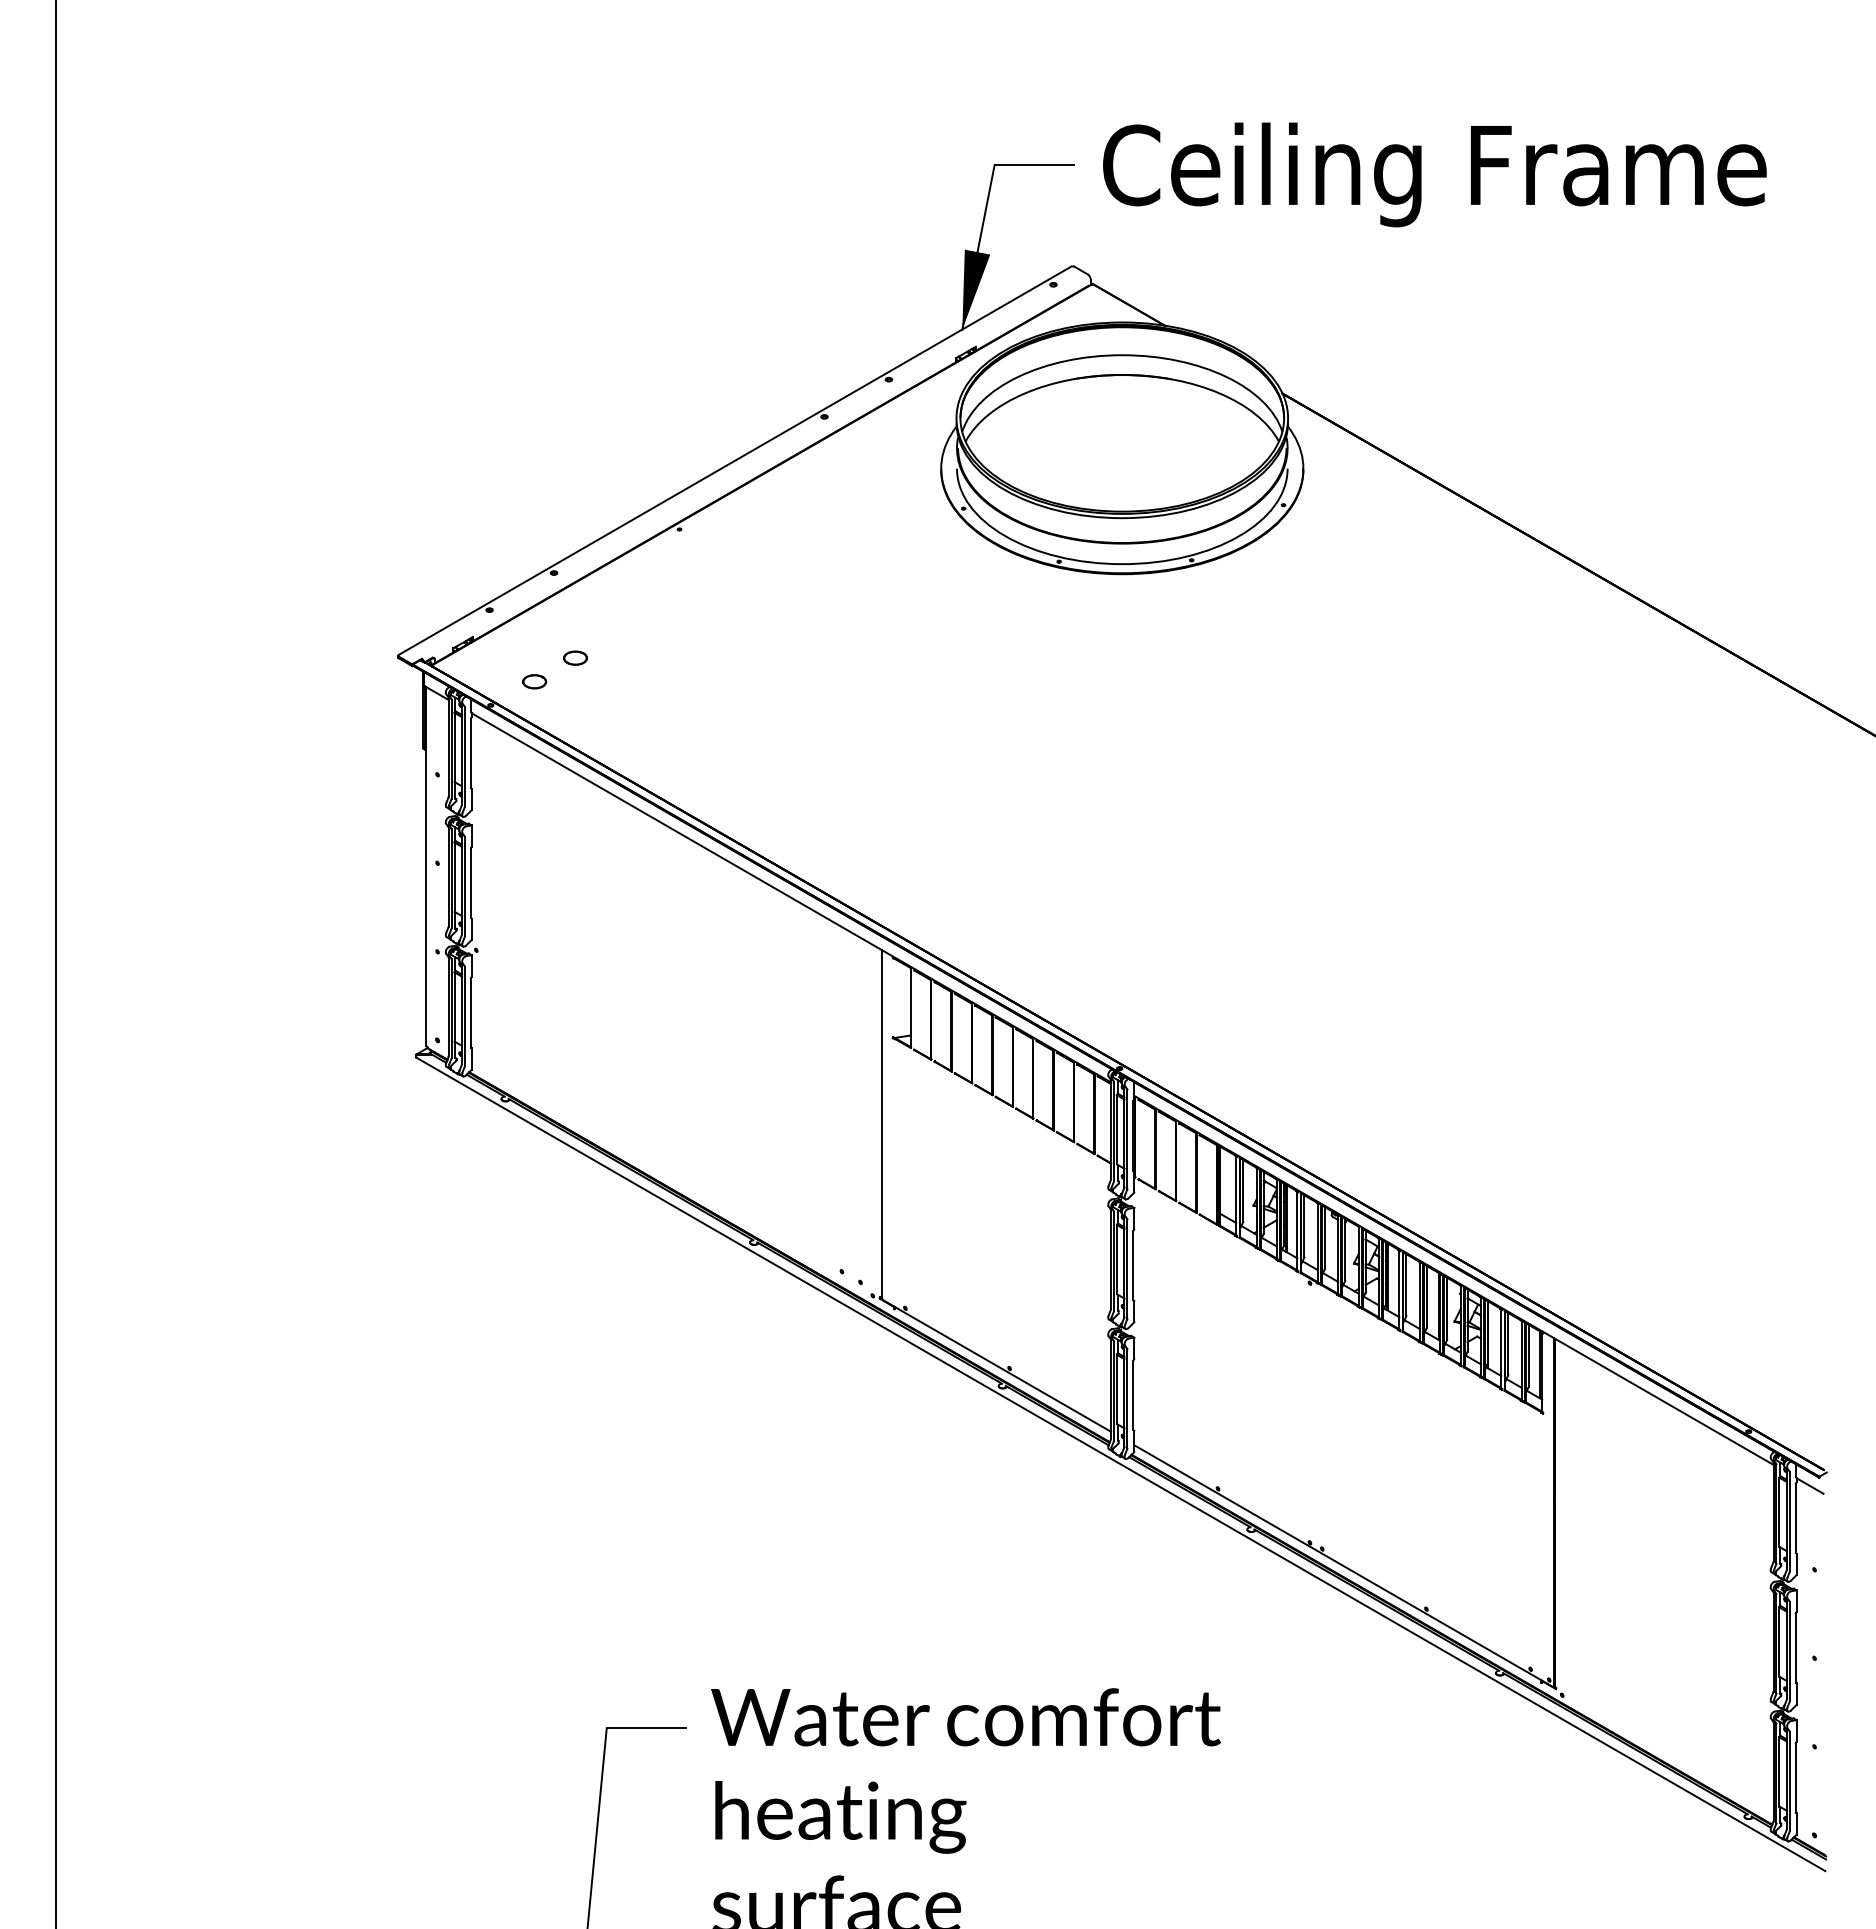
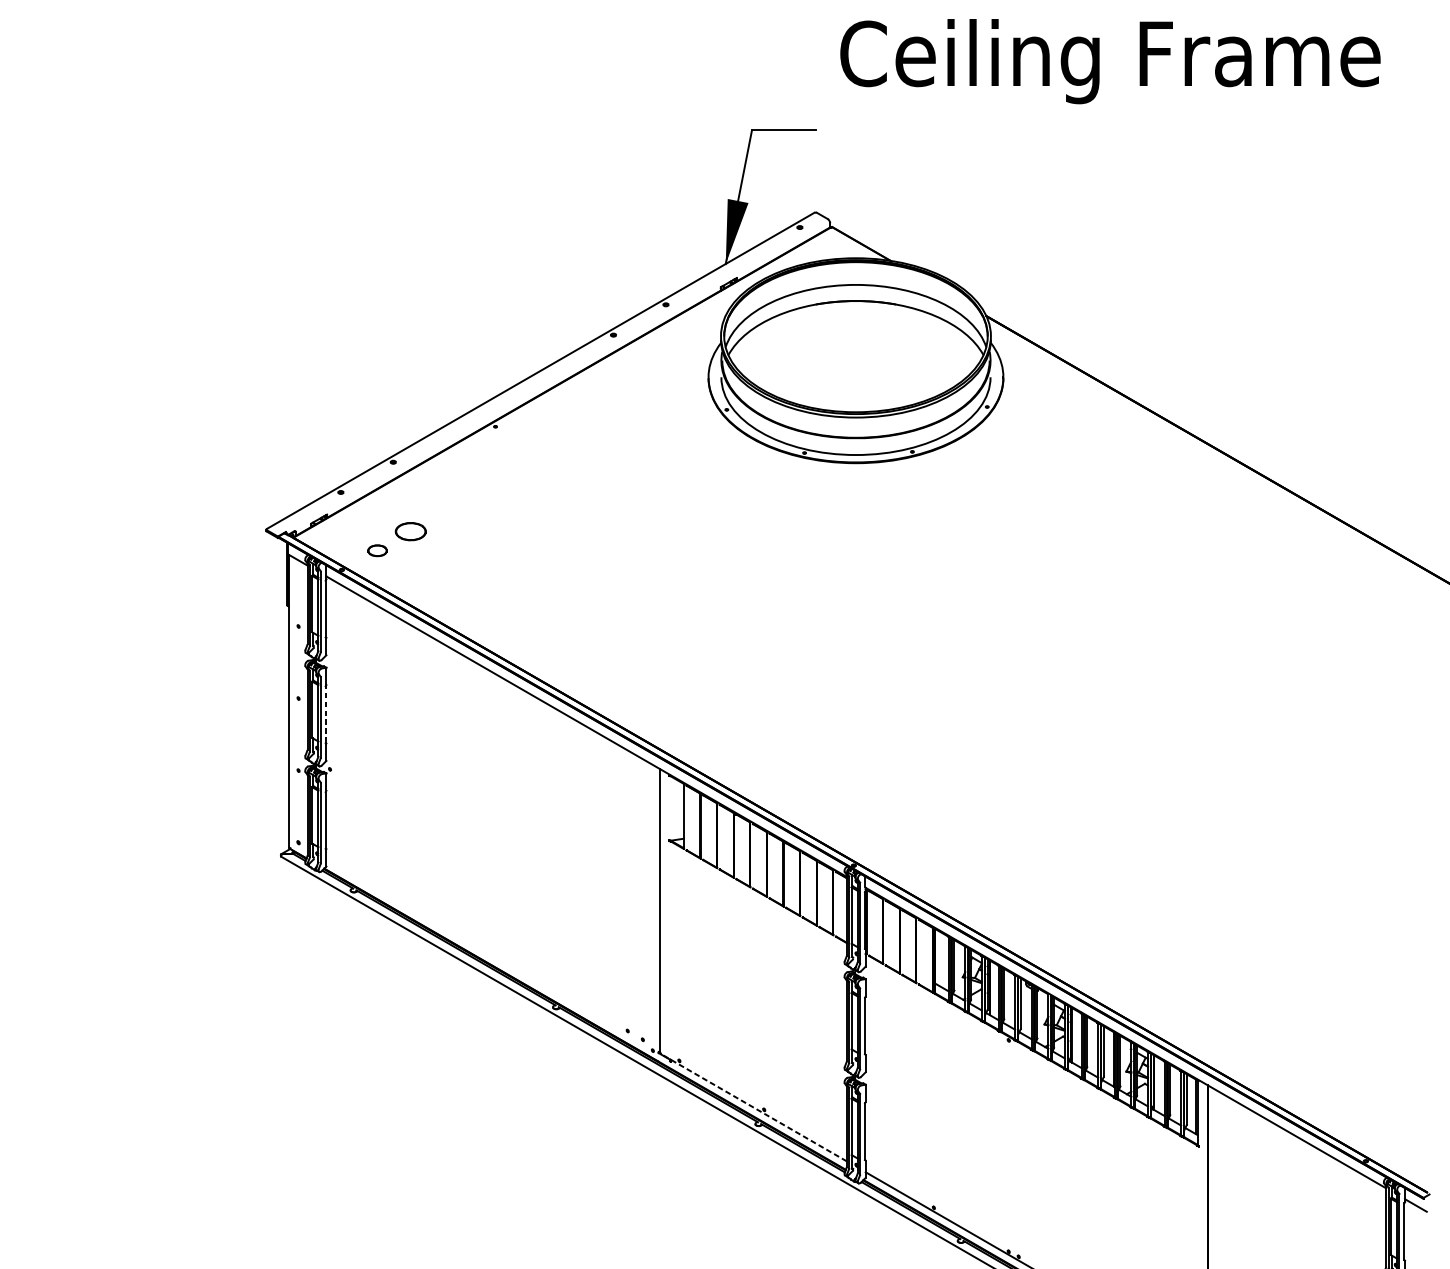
text: (1434, 174) -> (1110, 61), moved
part: (575, 657) -> (410, 531), size x1.6
line: (470, 883) -> (325, 714), solid -> dashed
line: (996, 1365) -> (753, 1107), solid -> dashed

